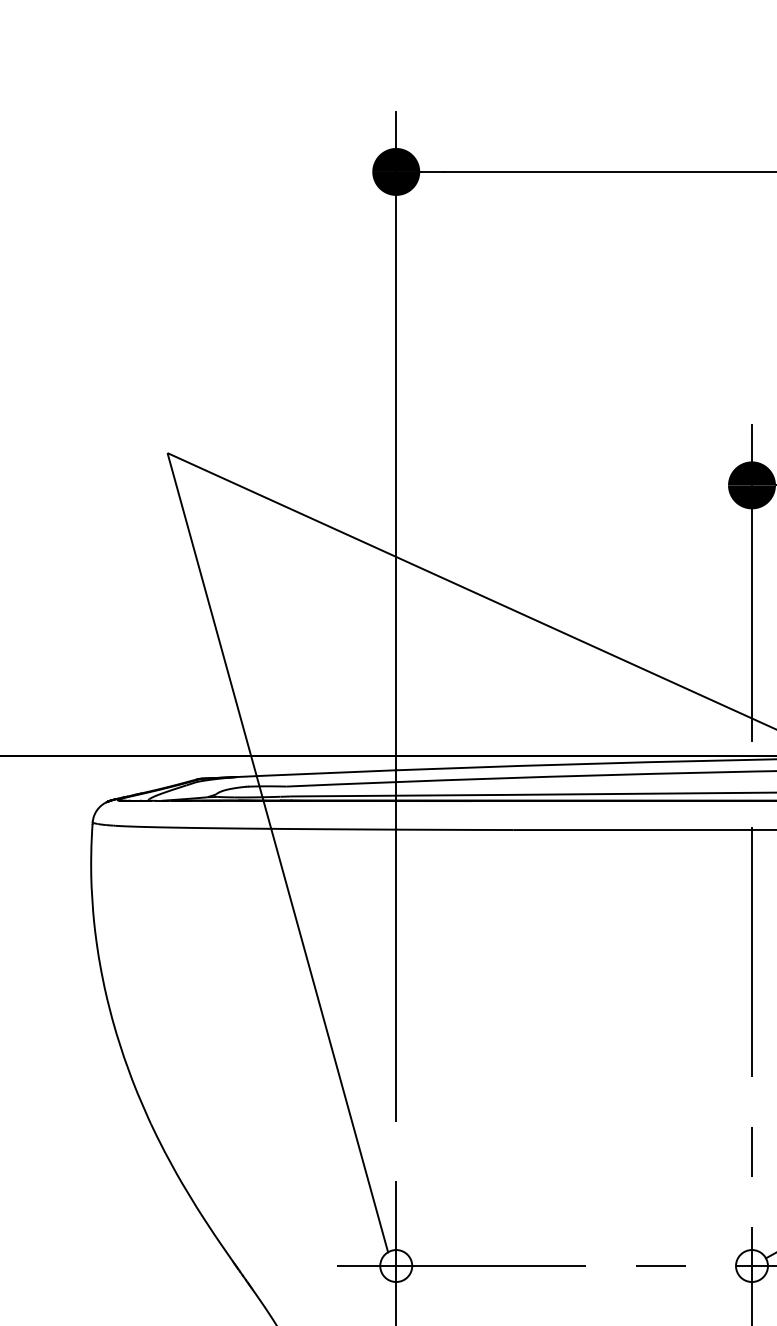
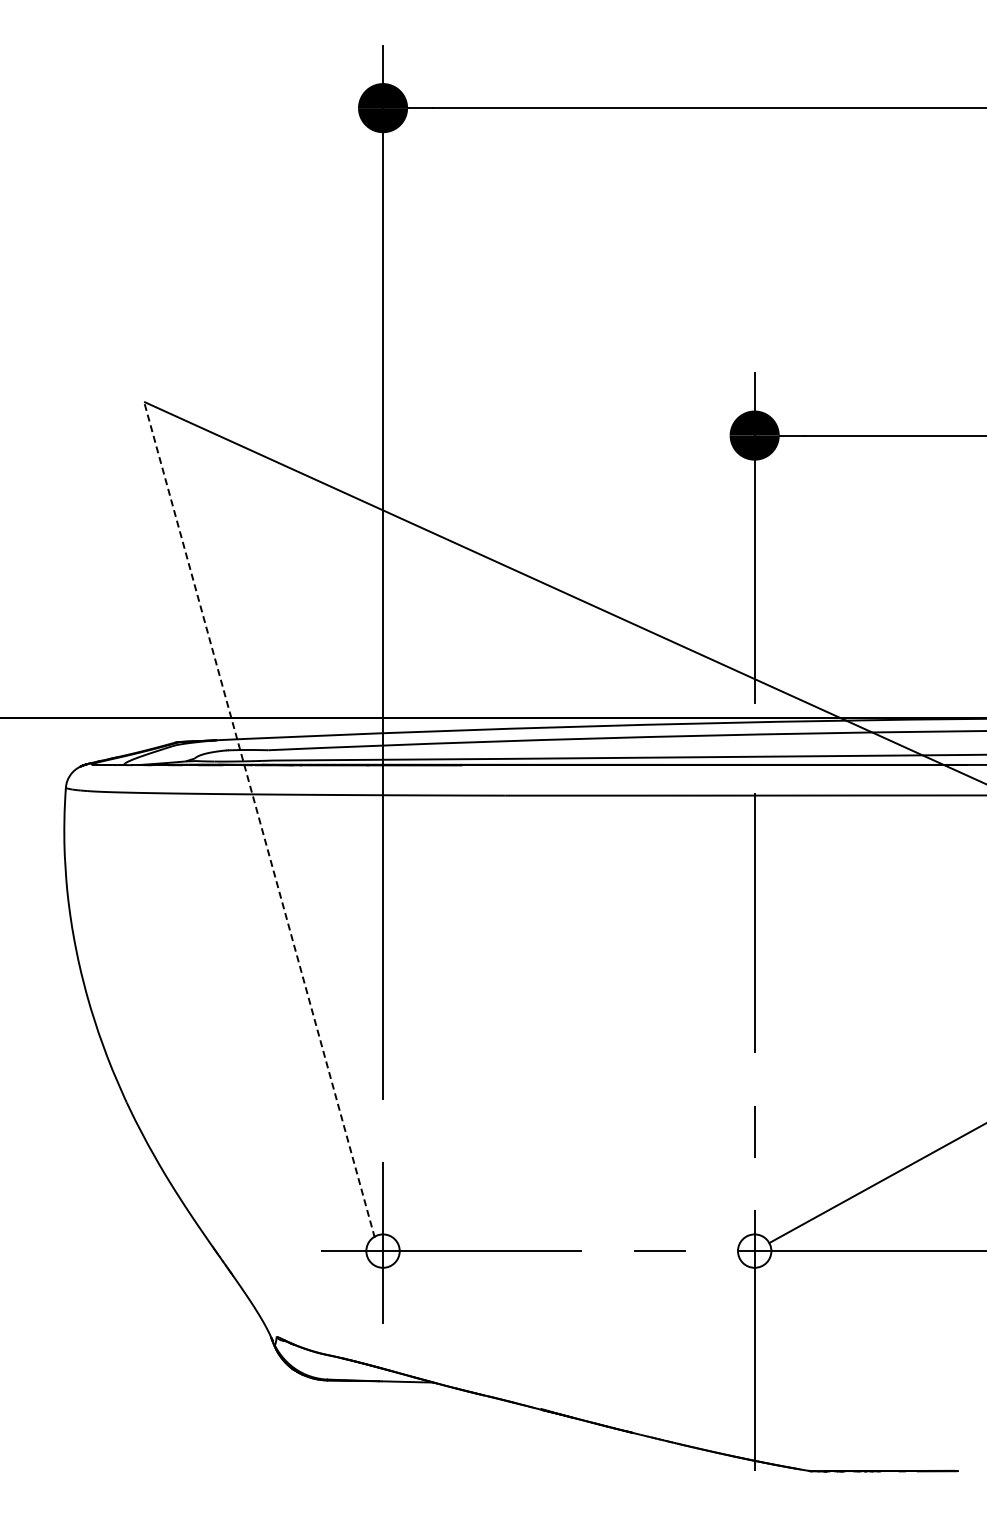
line: (277, 852) -> (259, 819), solid -> dashed

